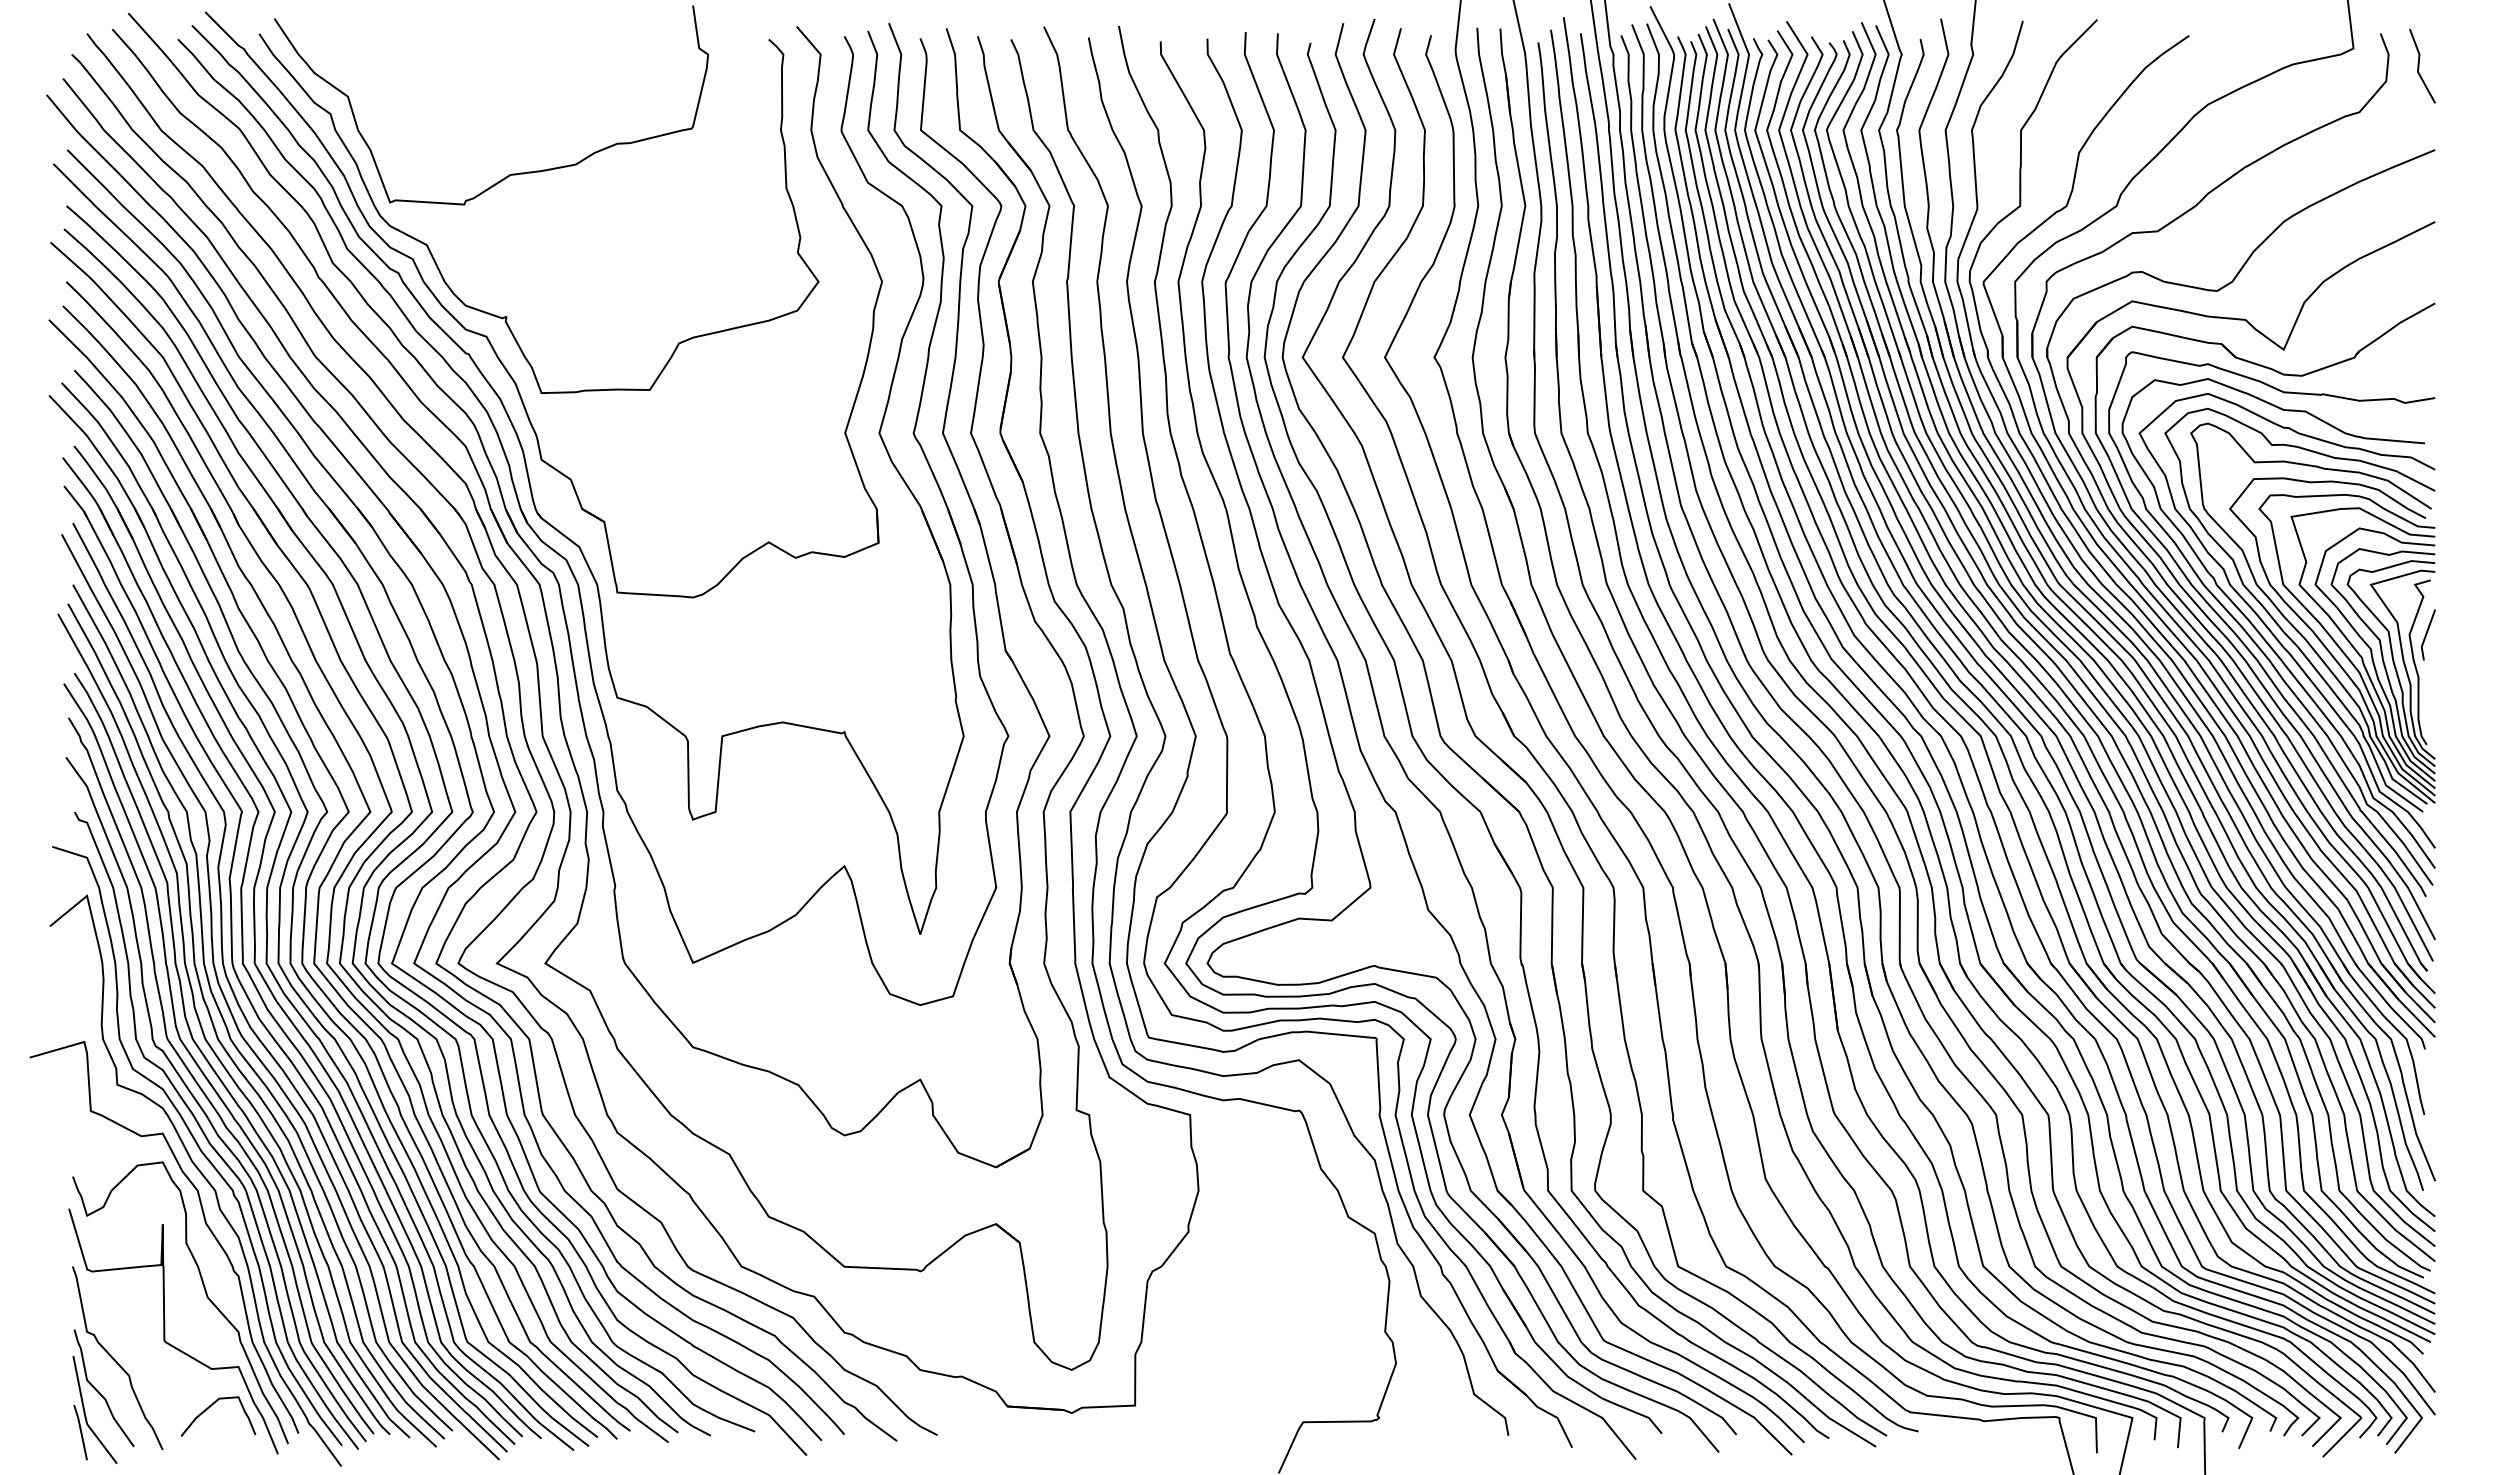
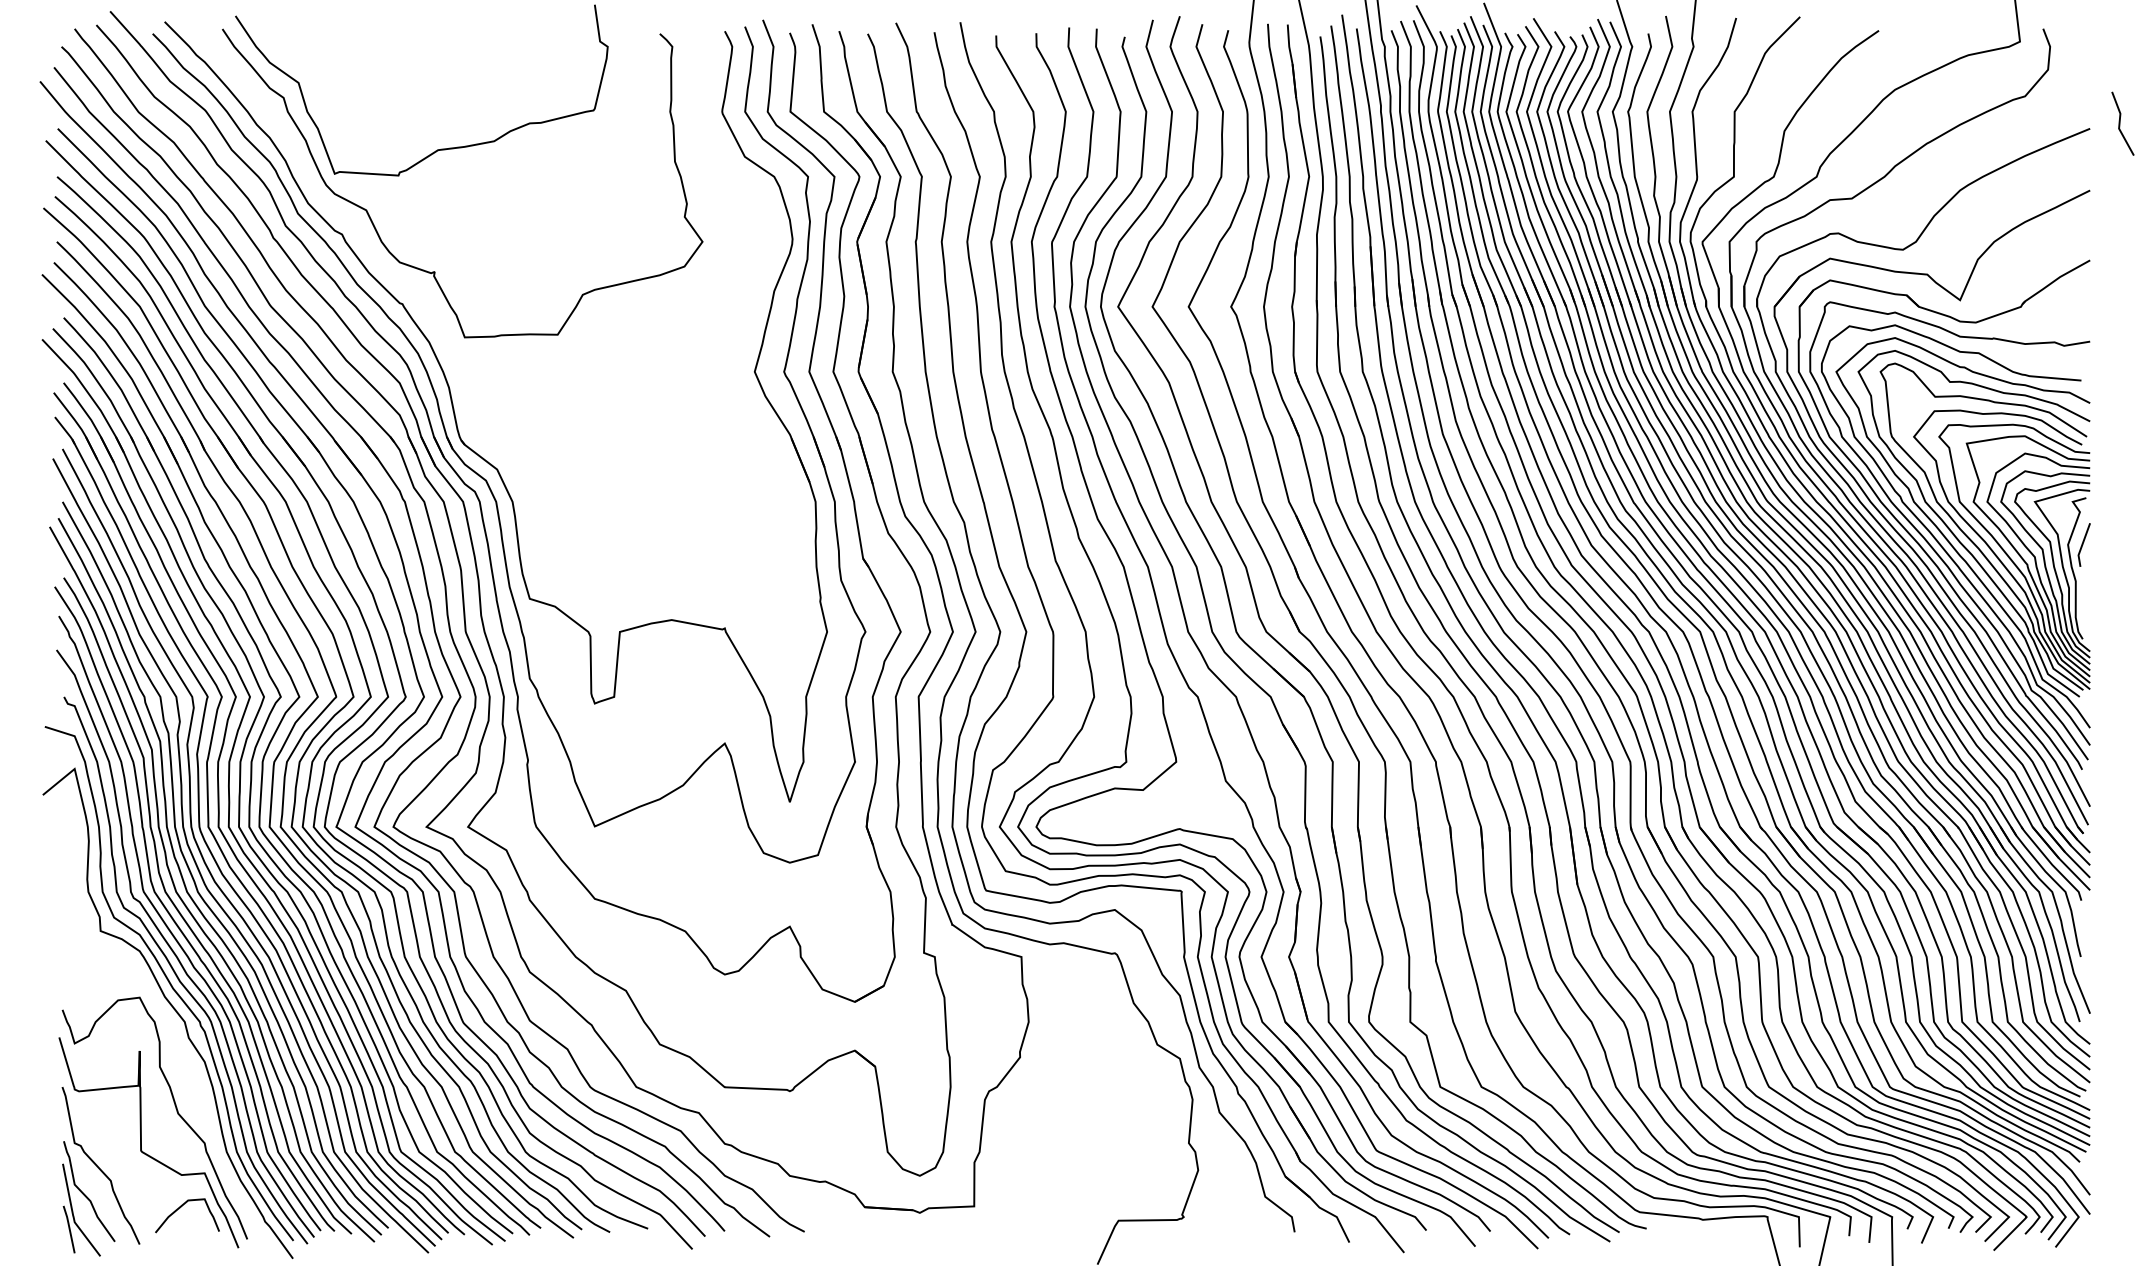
line: (2419, 66) -> (2120, 124), moved
part: (489, 339) -> (420, 291), removed
curve: (204, 1222) -> (175, 1049), removed

